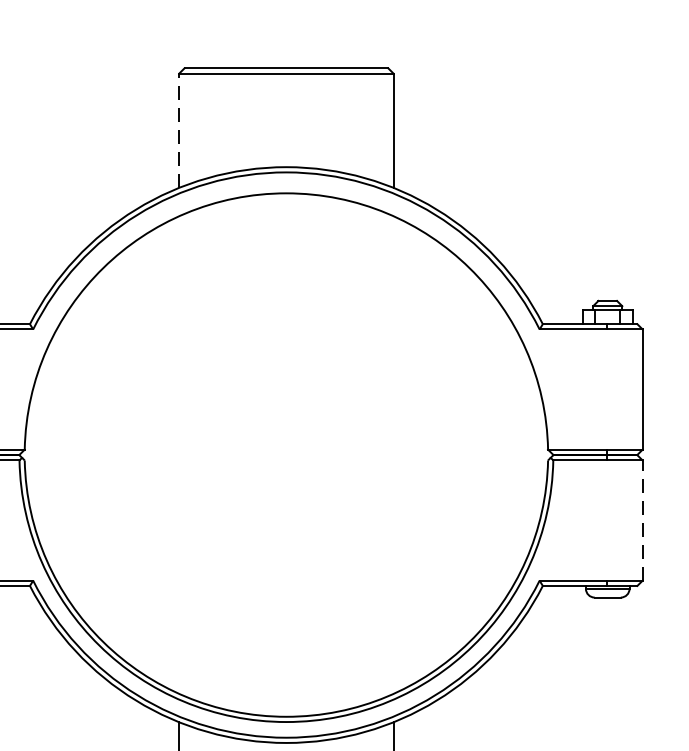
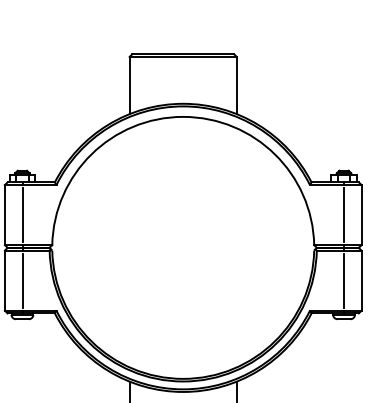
line: (179, 130) -> (129, 85), dashed -> solid
line: (606, 390) -> (343, 215), added
line: (606, 520) -> (343, 280), added
line: (642, 520) -> (361, 280), dashed -> solid

